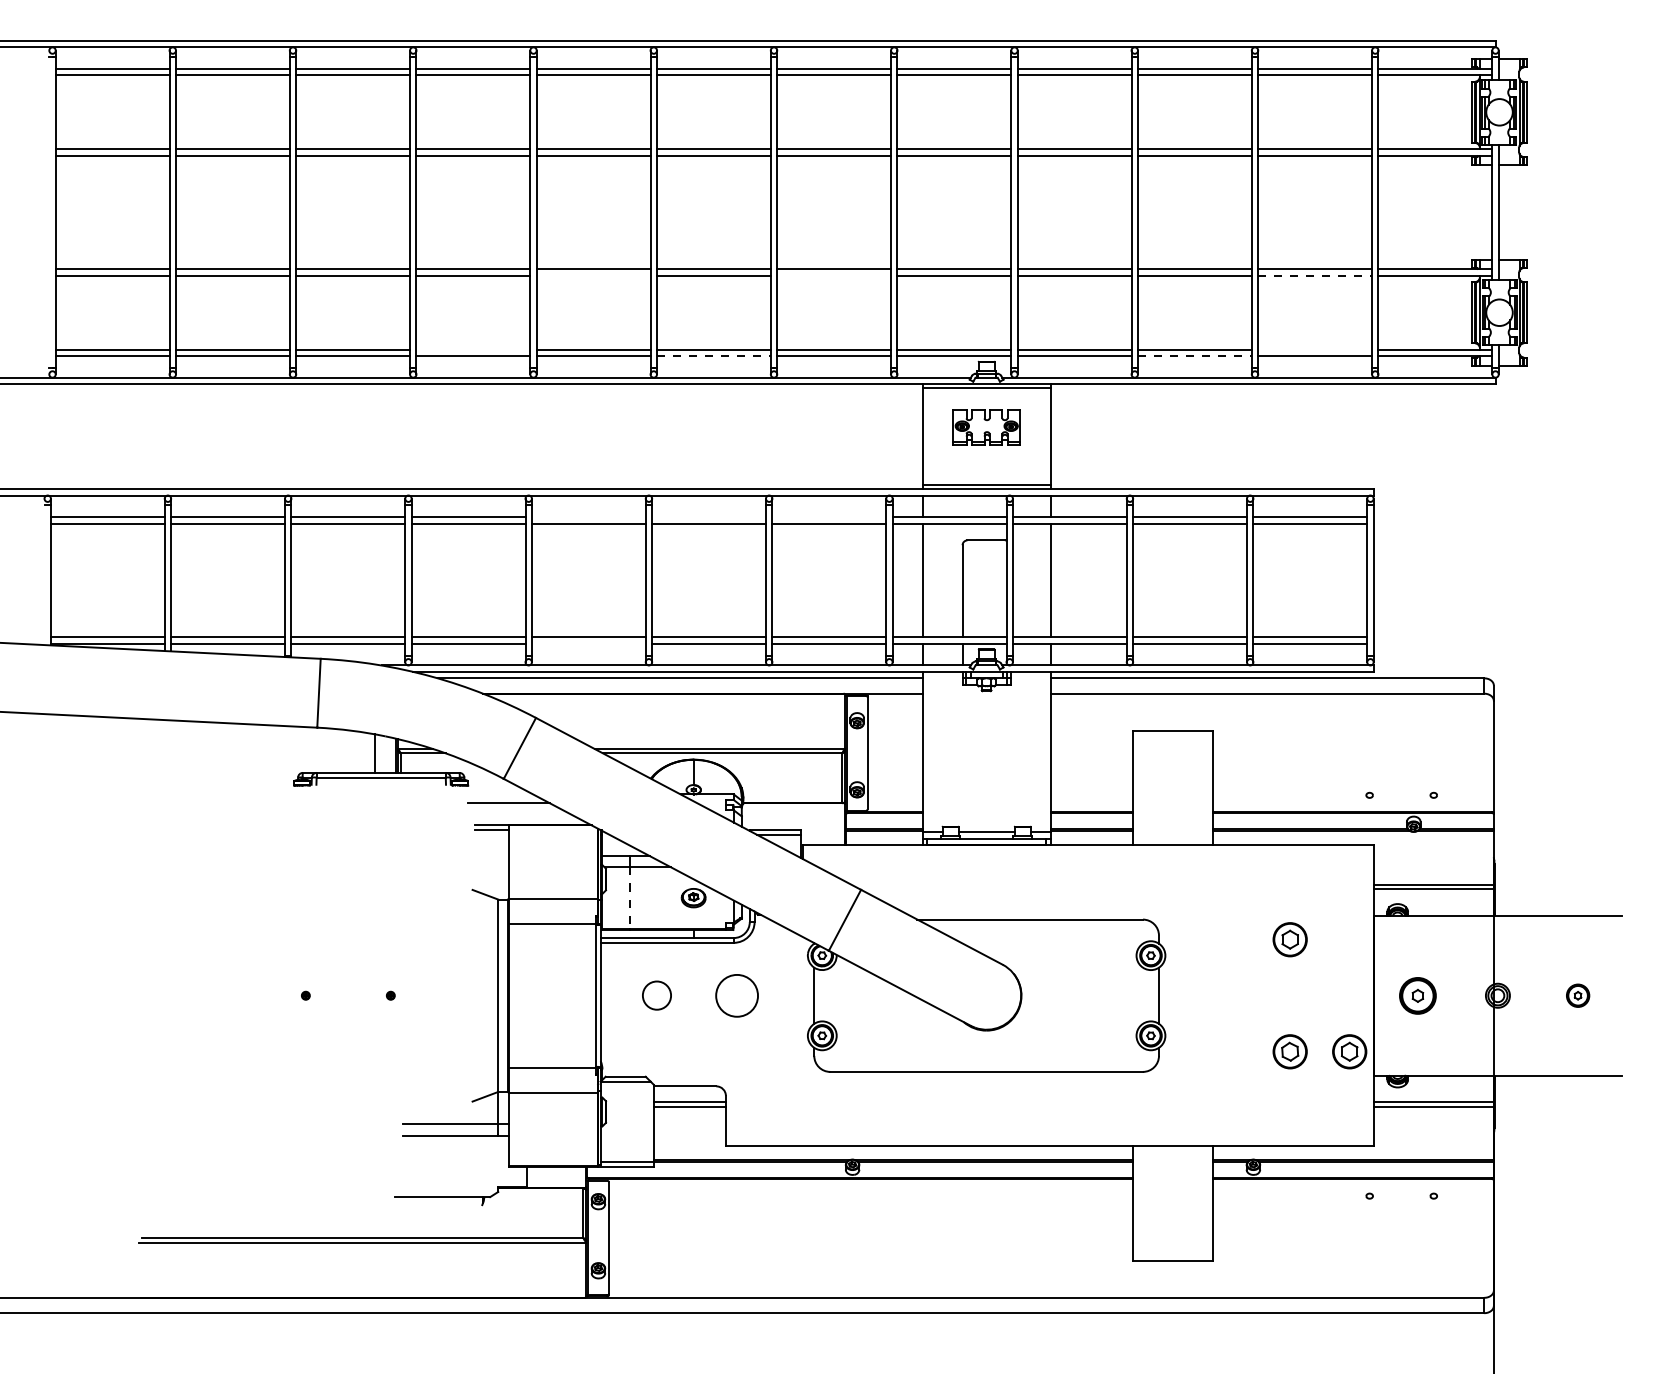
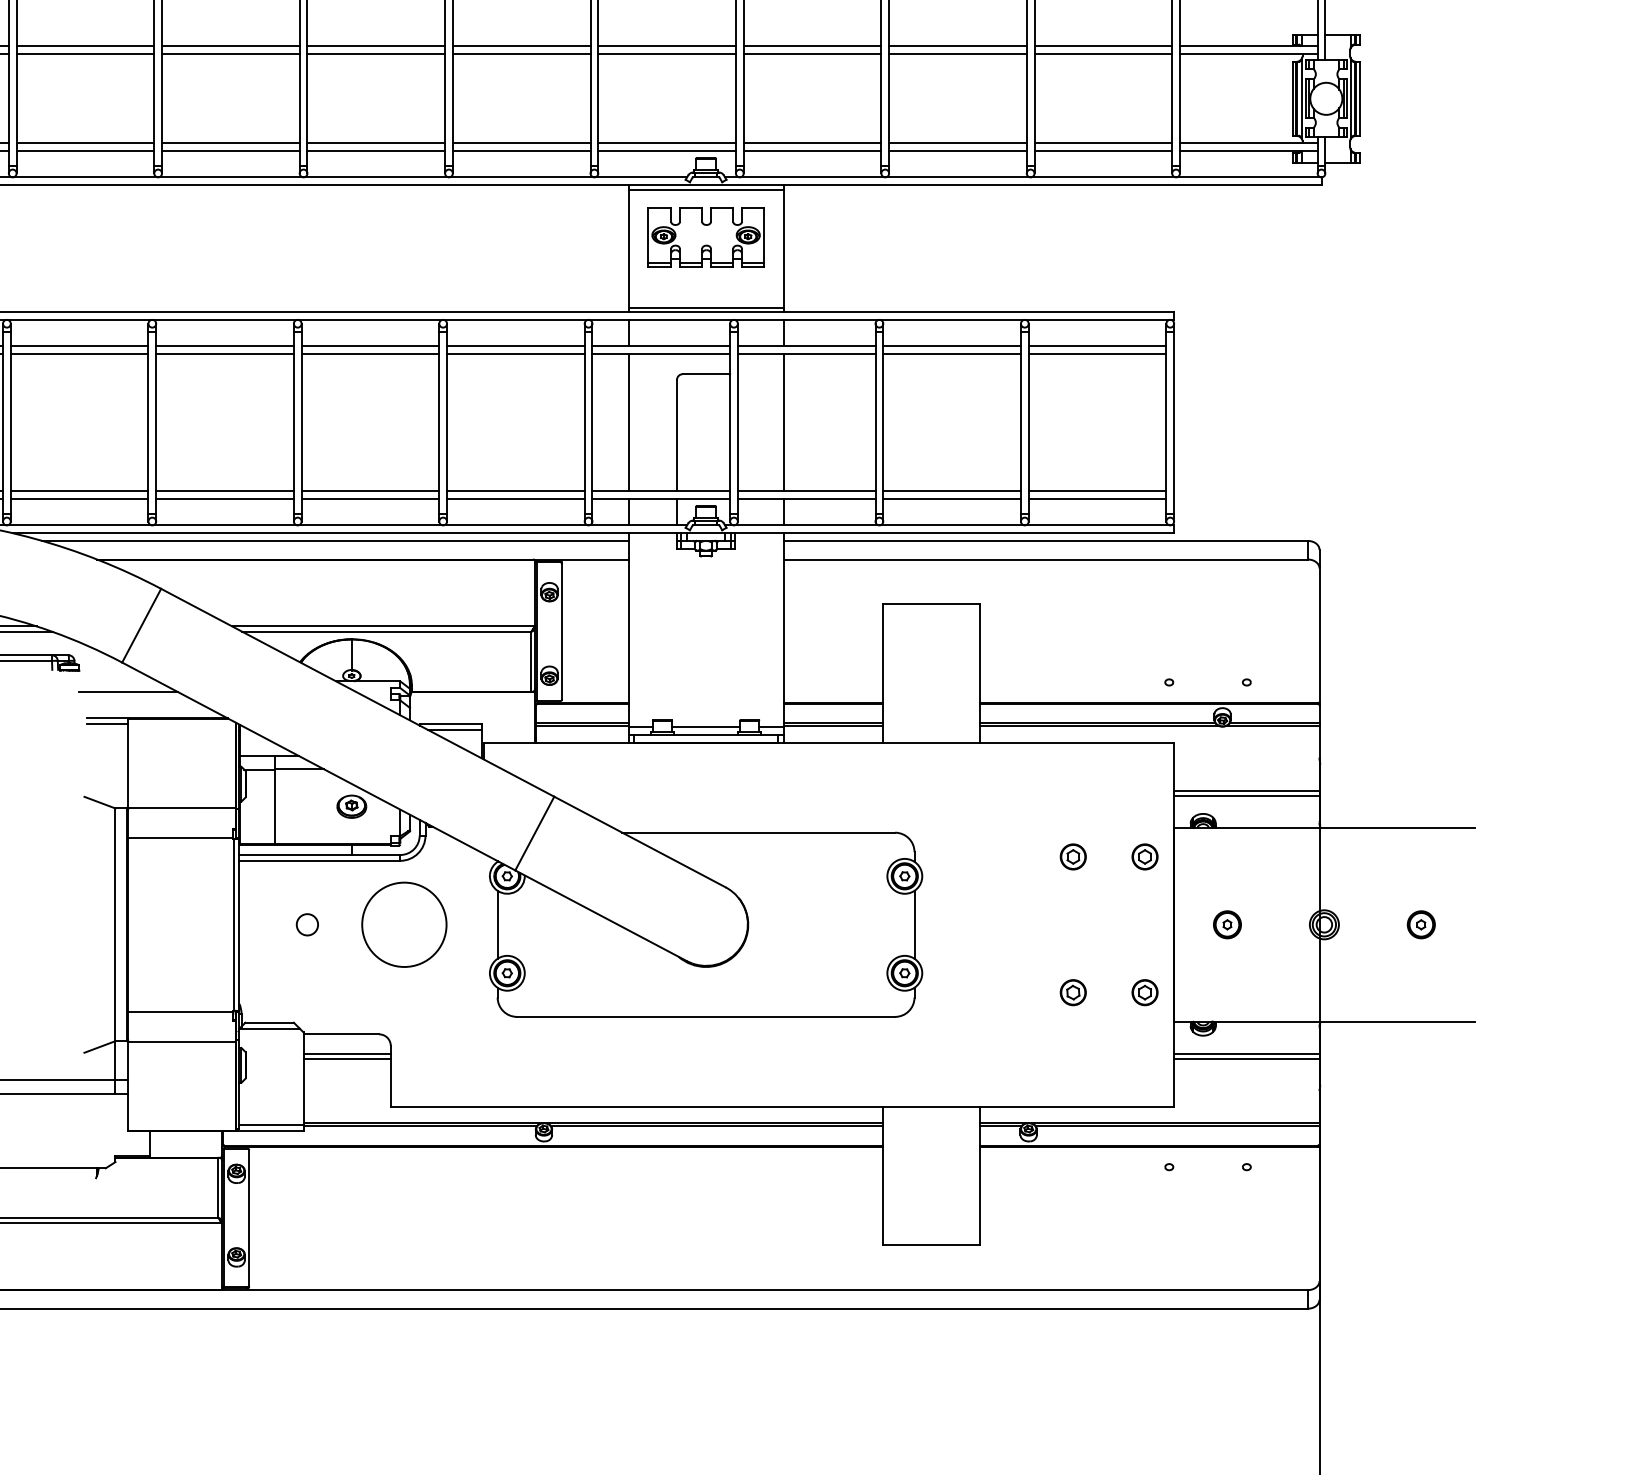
line: (593, 275) -> (230, 53), added
line: (834, 275) -> (522, 53), added
line: (1315, 275) -> (1103, 53), dashed -> solid
line: (473, 349) -> (85, 143), added
line: (1315, 349) -> (1103, 143), added
line: (713, 356) -> (375, 151), dashed -> solid
line: (1194, 356) -> (957, 151), dashed -> solid
part: (986, 427) -> (705, 237), size x1.43
line: (588, 517) -> (224, 346), added
line: (709, 517) -> (370, 346), added
line: (829, 517) -> (516, 346), added
line: (588, 643) -> (224, 498), added
line: (630, 898) -> (275, 807), dashed -> solid
part: (1290, 939) -> (1073, 856), size x0.62
part: (1349, 939) -> (1144, 856), added
circle: (656, 995) -> (306, 924), size x0.62
circle: (736, 995) -> (403, 924), size x1.67
part: (1417, 995) -> (1227, 924), size x0.62
part: (1290, 1051) -> (1073, 992), size x0.62
part: (1349, 1051) -> (1144, 992), size x0.62

